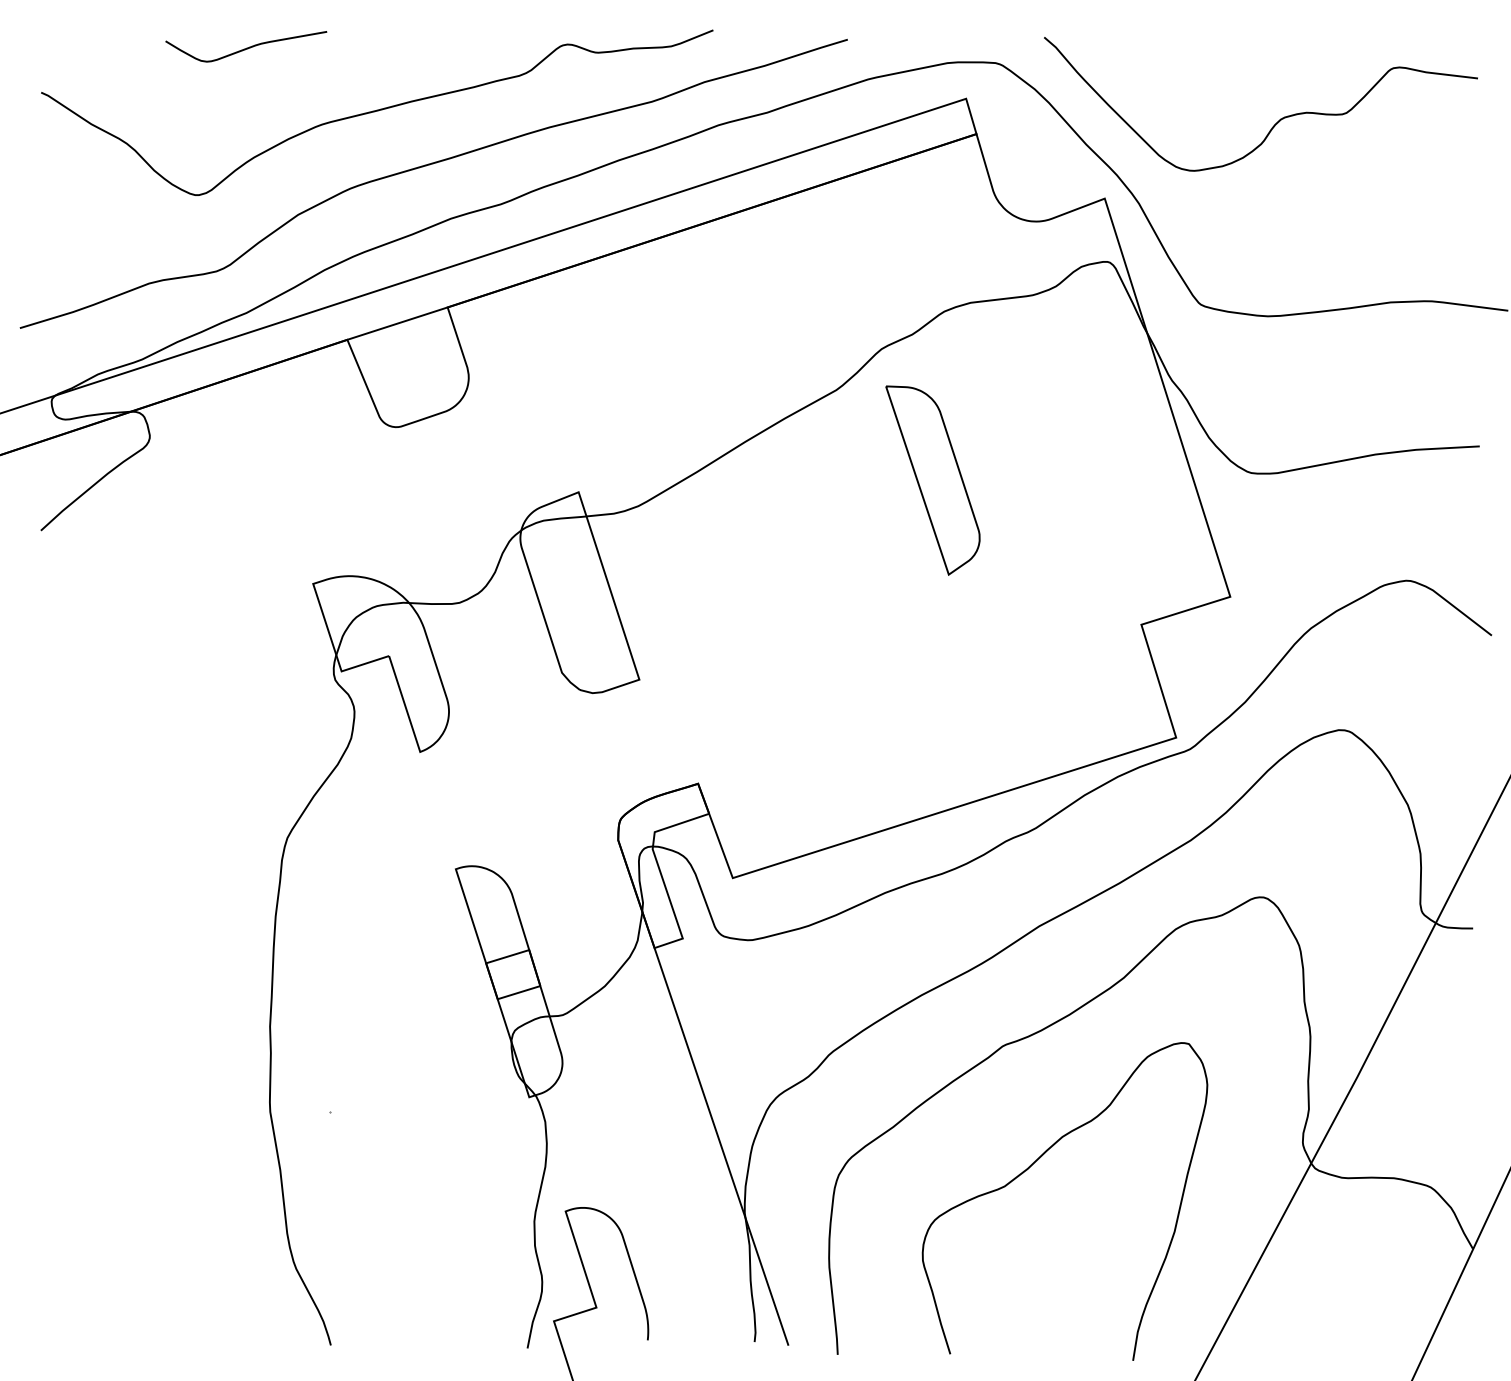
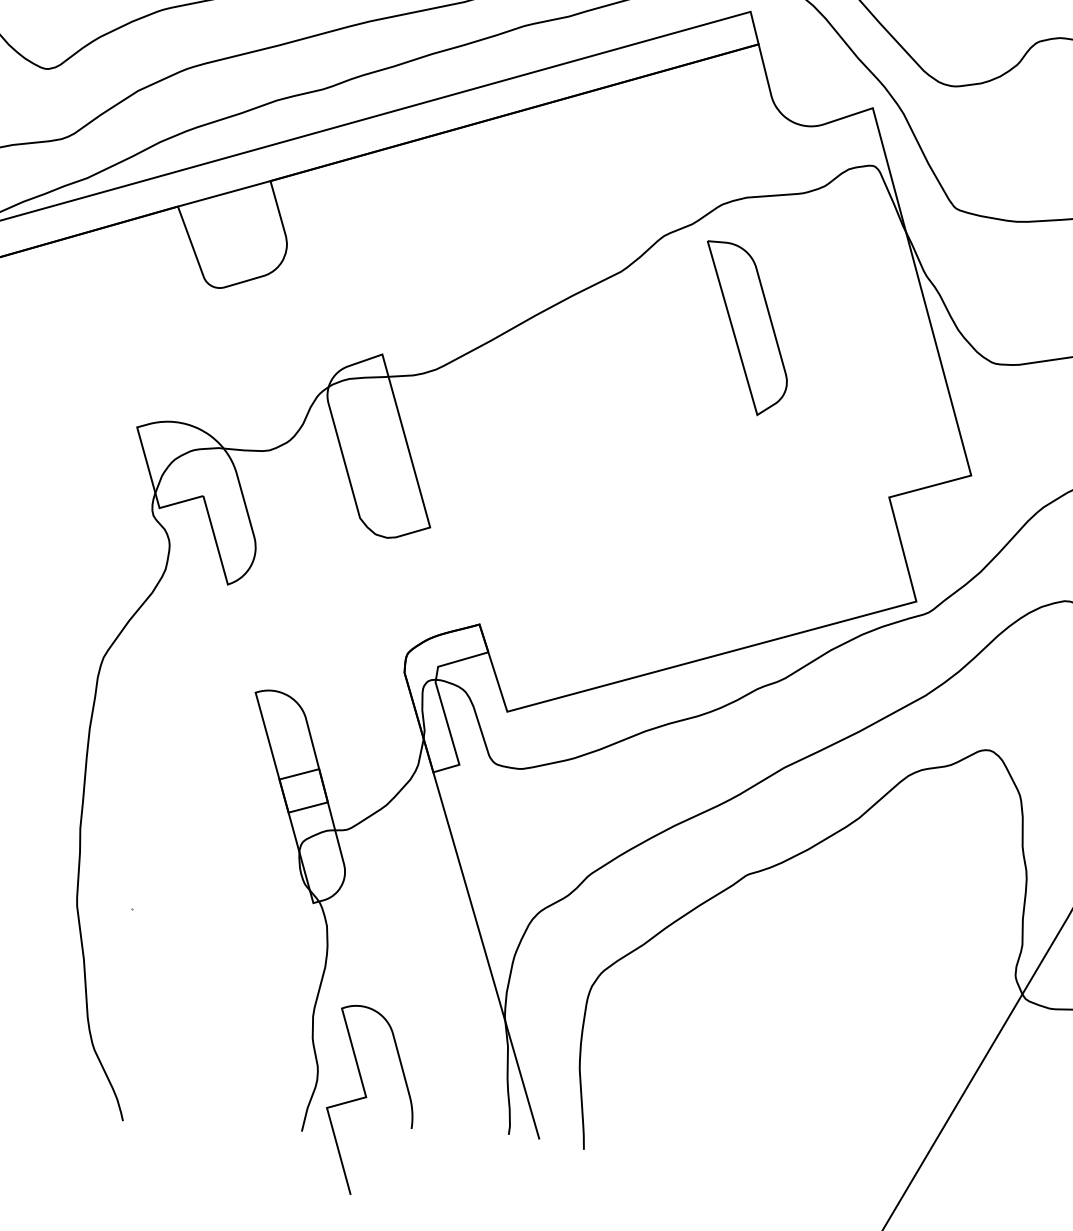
part: (932, 480) -> (746, 328), moved
curve: (1030, 1167) -> (766, 986), removed

